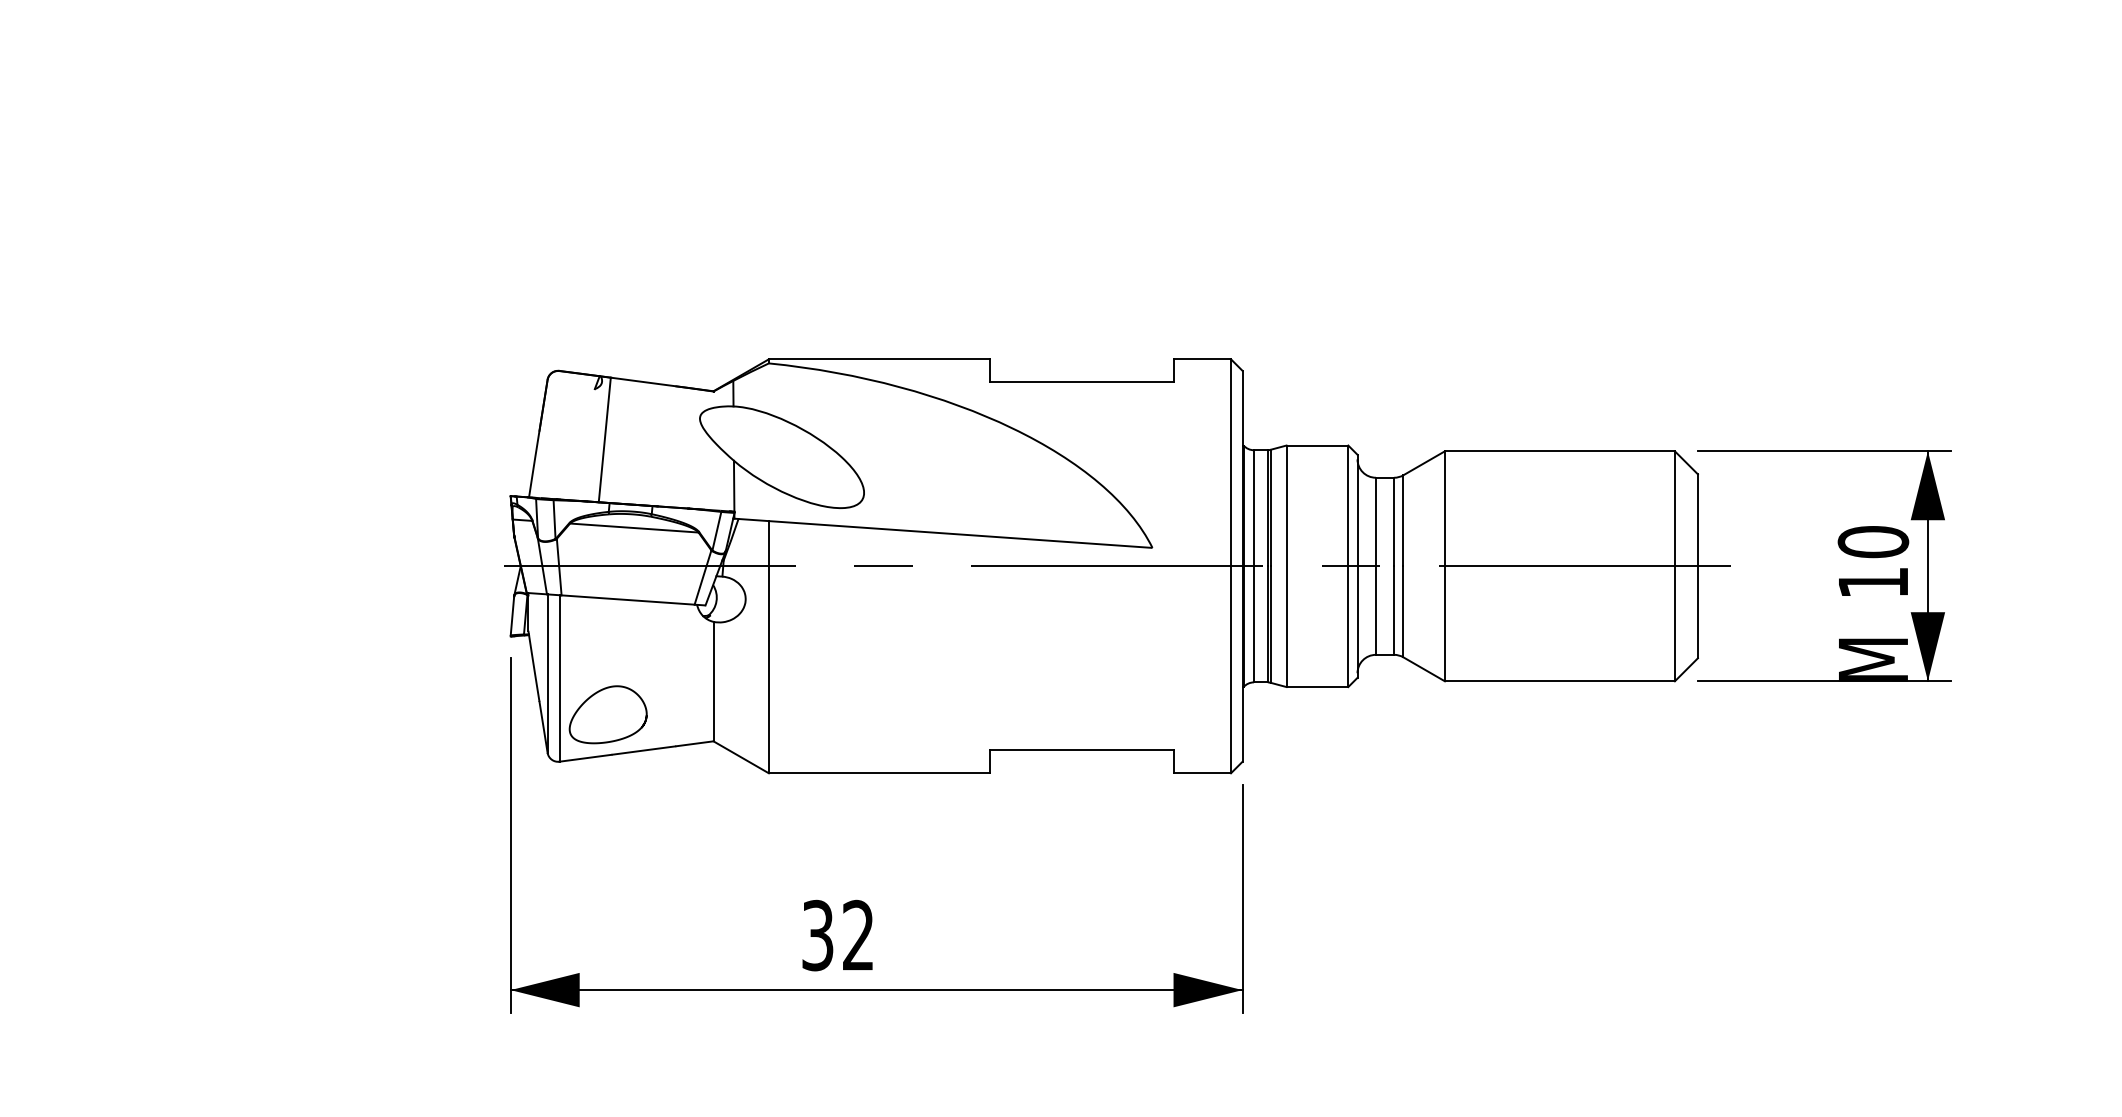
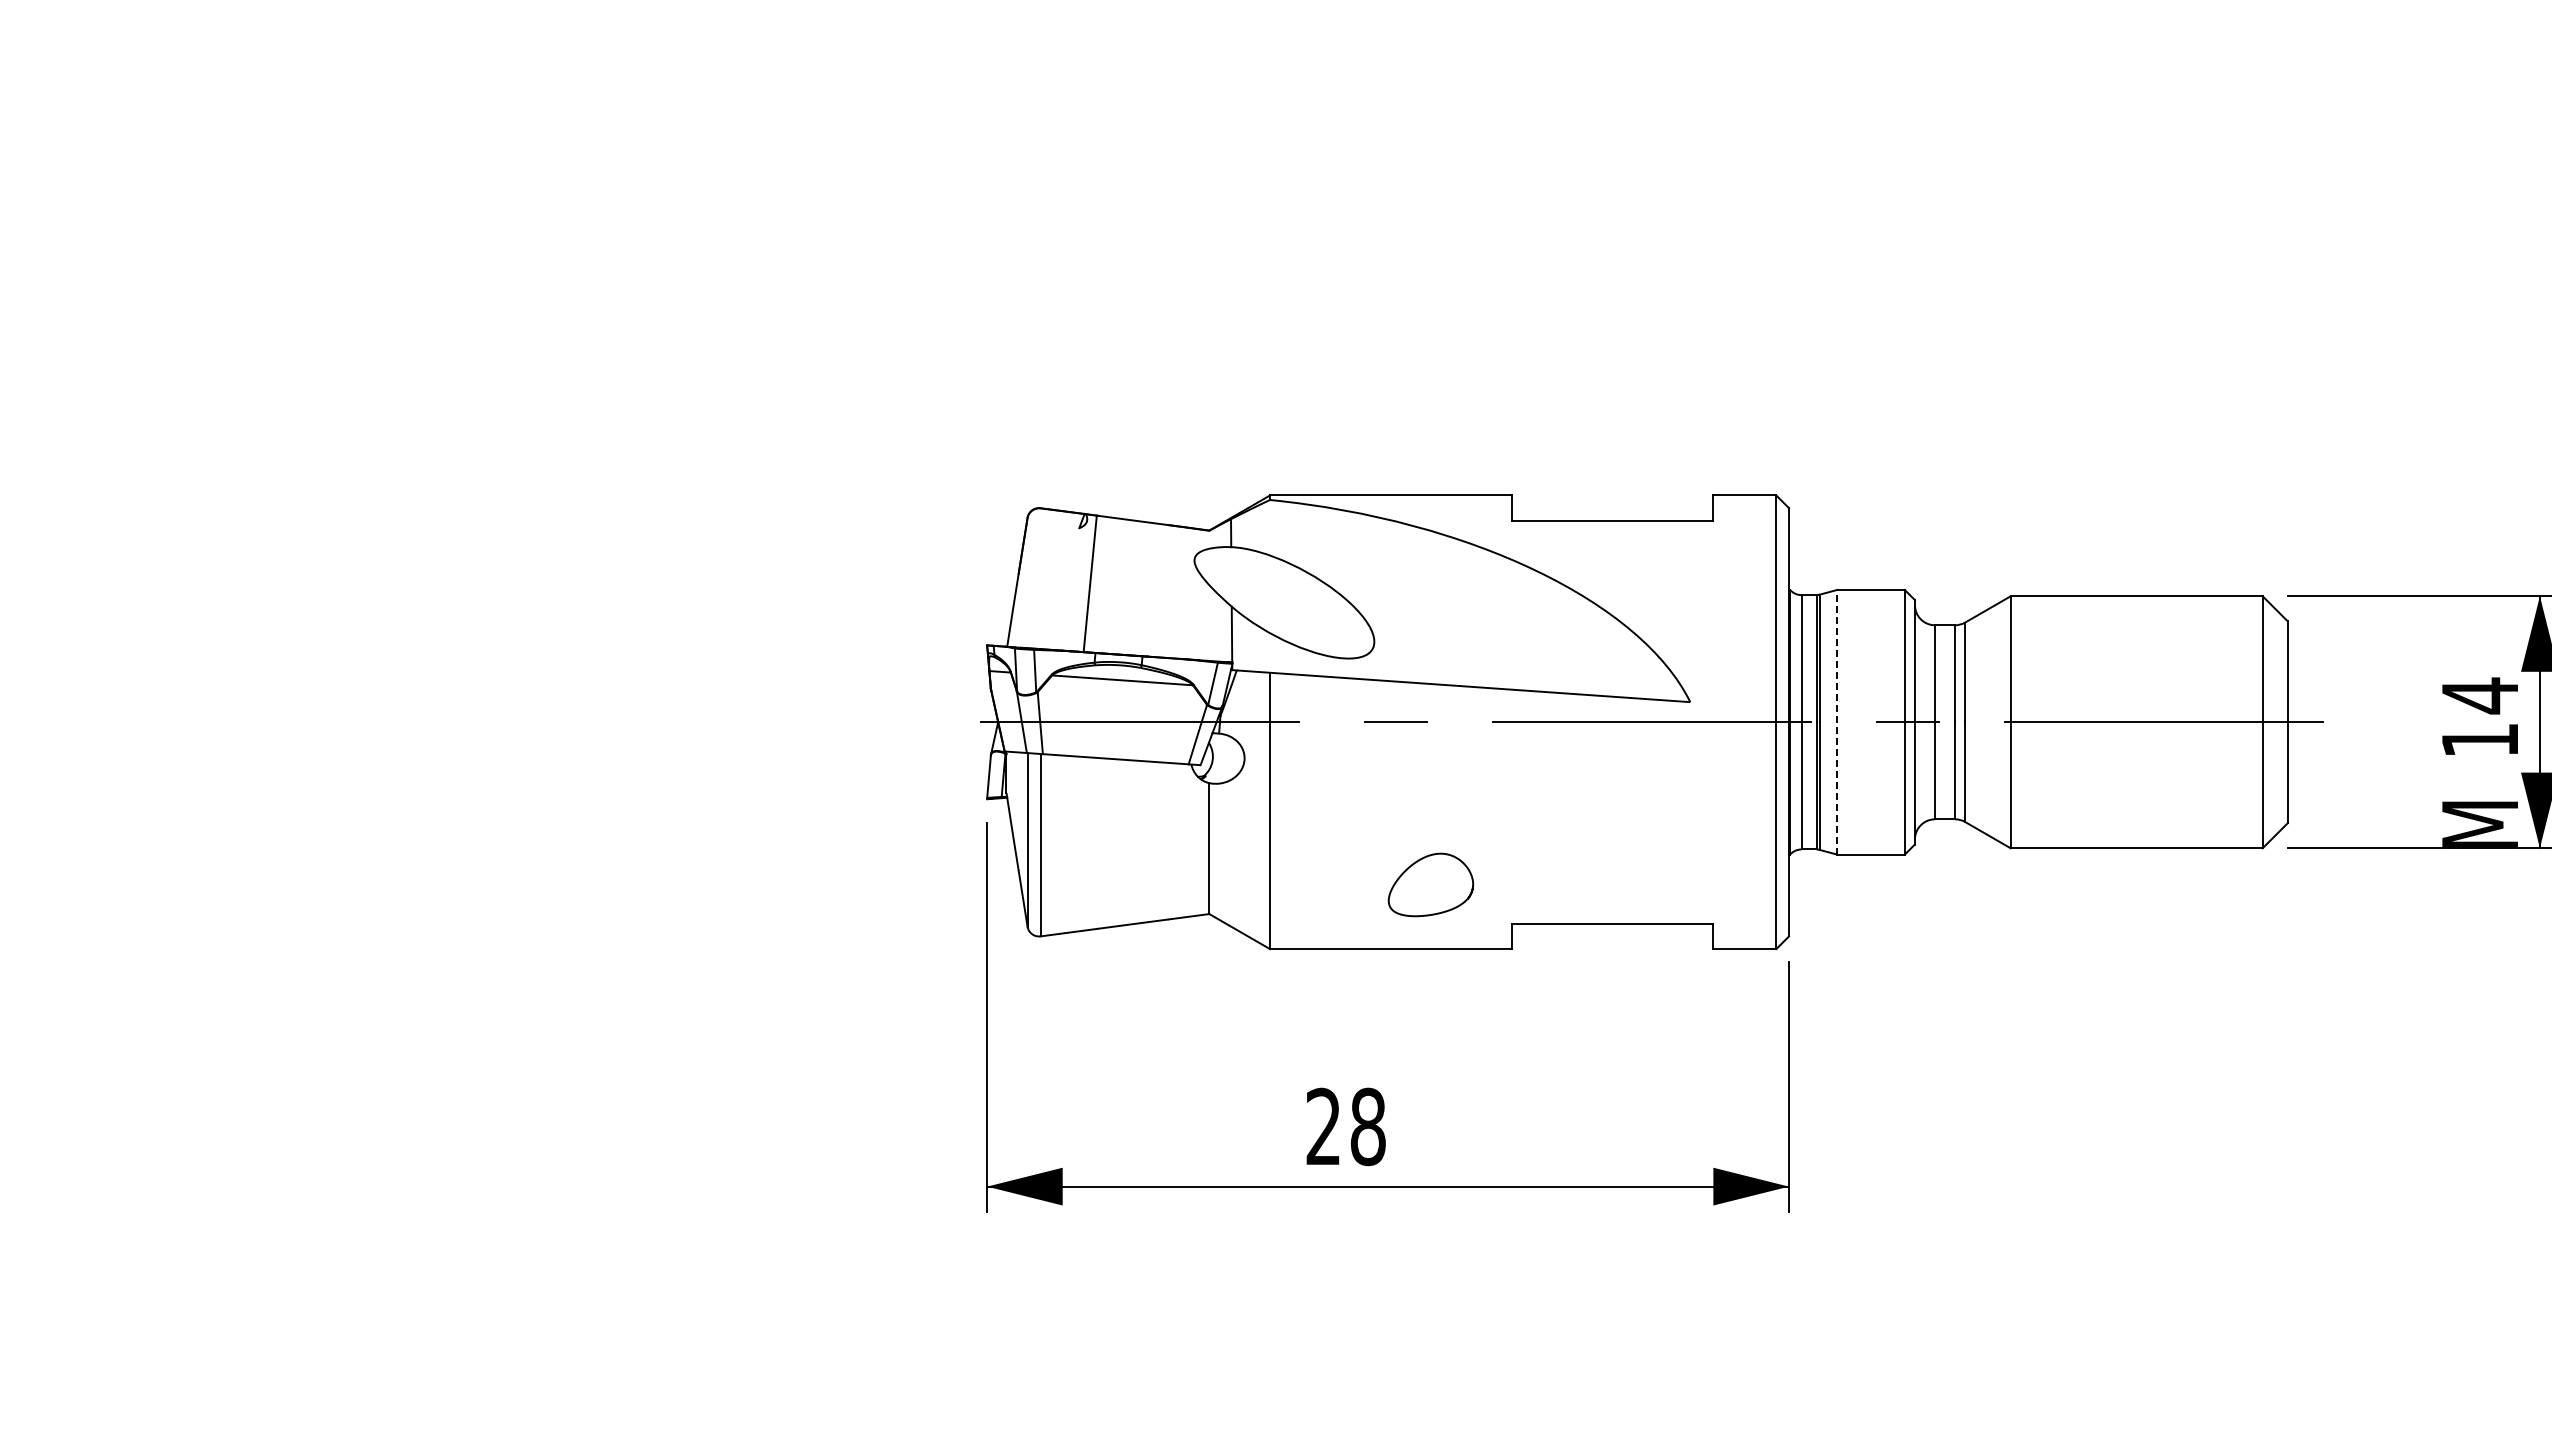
text: (1873, 541) -> (2480, 695), 10 -> 14
line: (1286, 565) -> (1837, 721), solid -> dashed
curve: (595, 695) -> (1416, 863), moved
text: (837, 935) -> (1345, 1126), 32 -> 28

